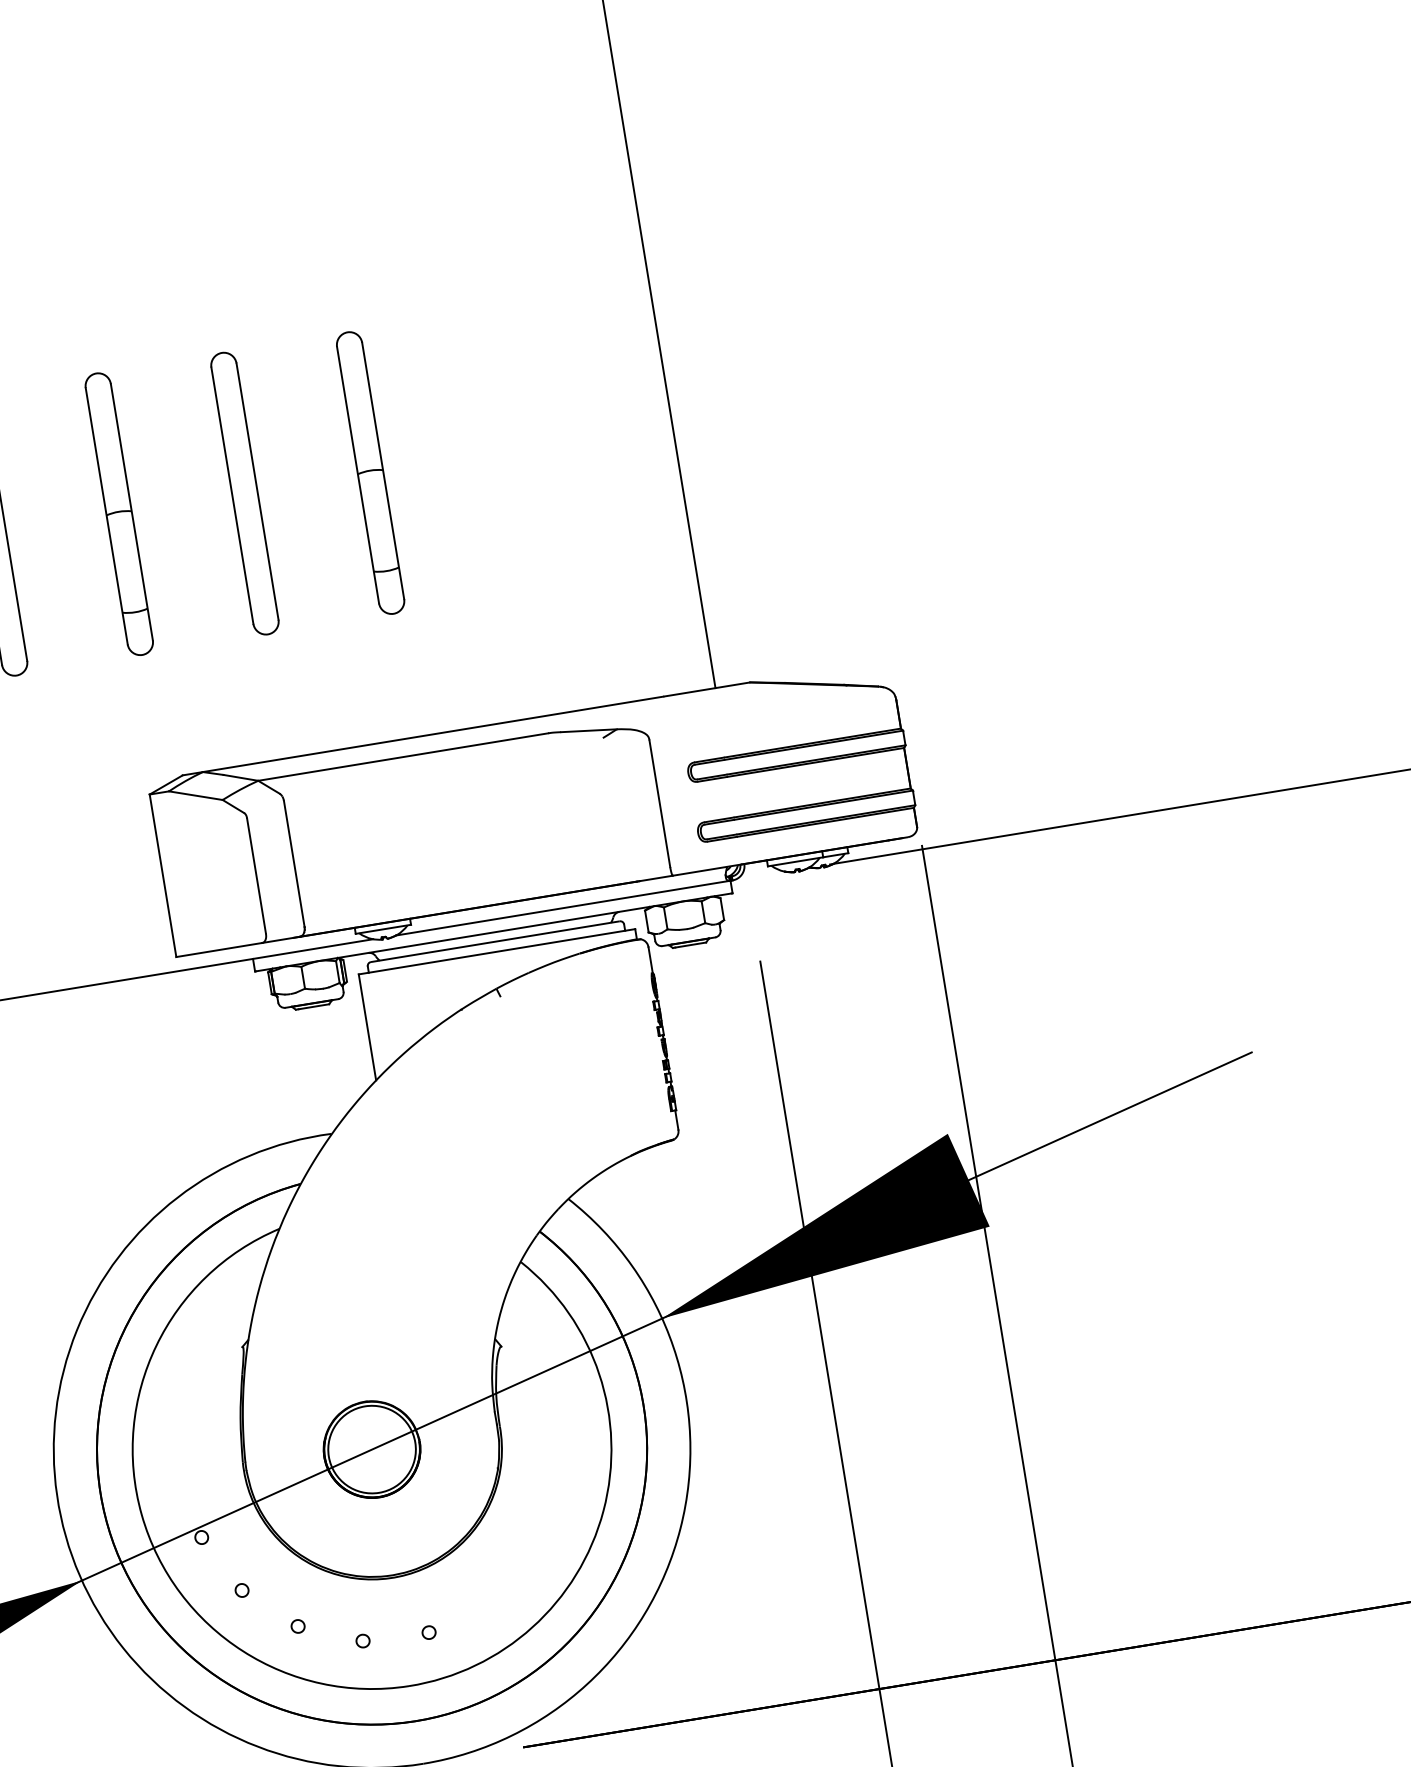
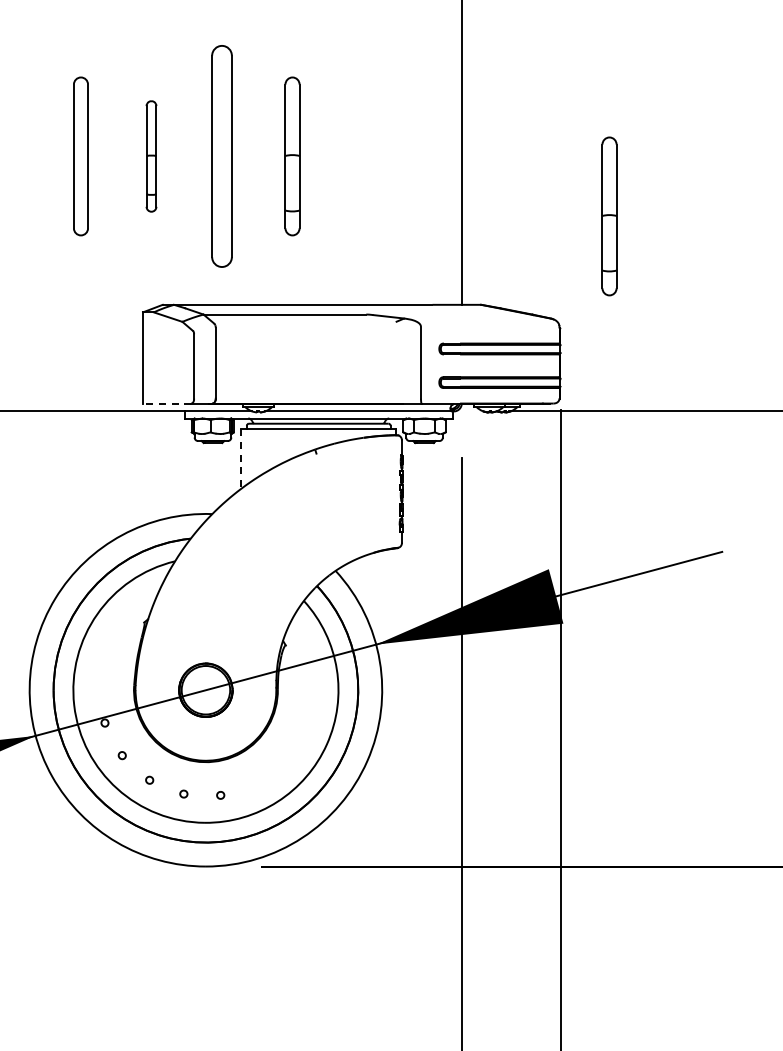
part: (953, 487) -> (609, 216), added
part: (244, 493) -> (221, 156), size x1.4
part: (119, 514) -> (151, 156), size x0.7
line: (218, 950) -> (166, 403), solid -> dashed
line: (368, 1028) -> (241, 459), solid -> dashed

